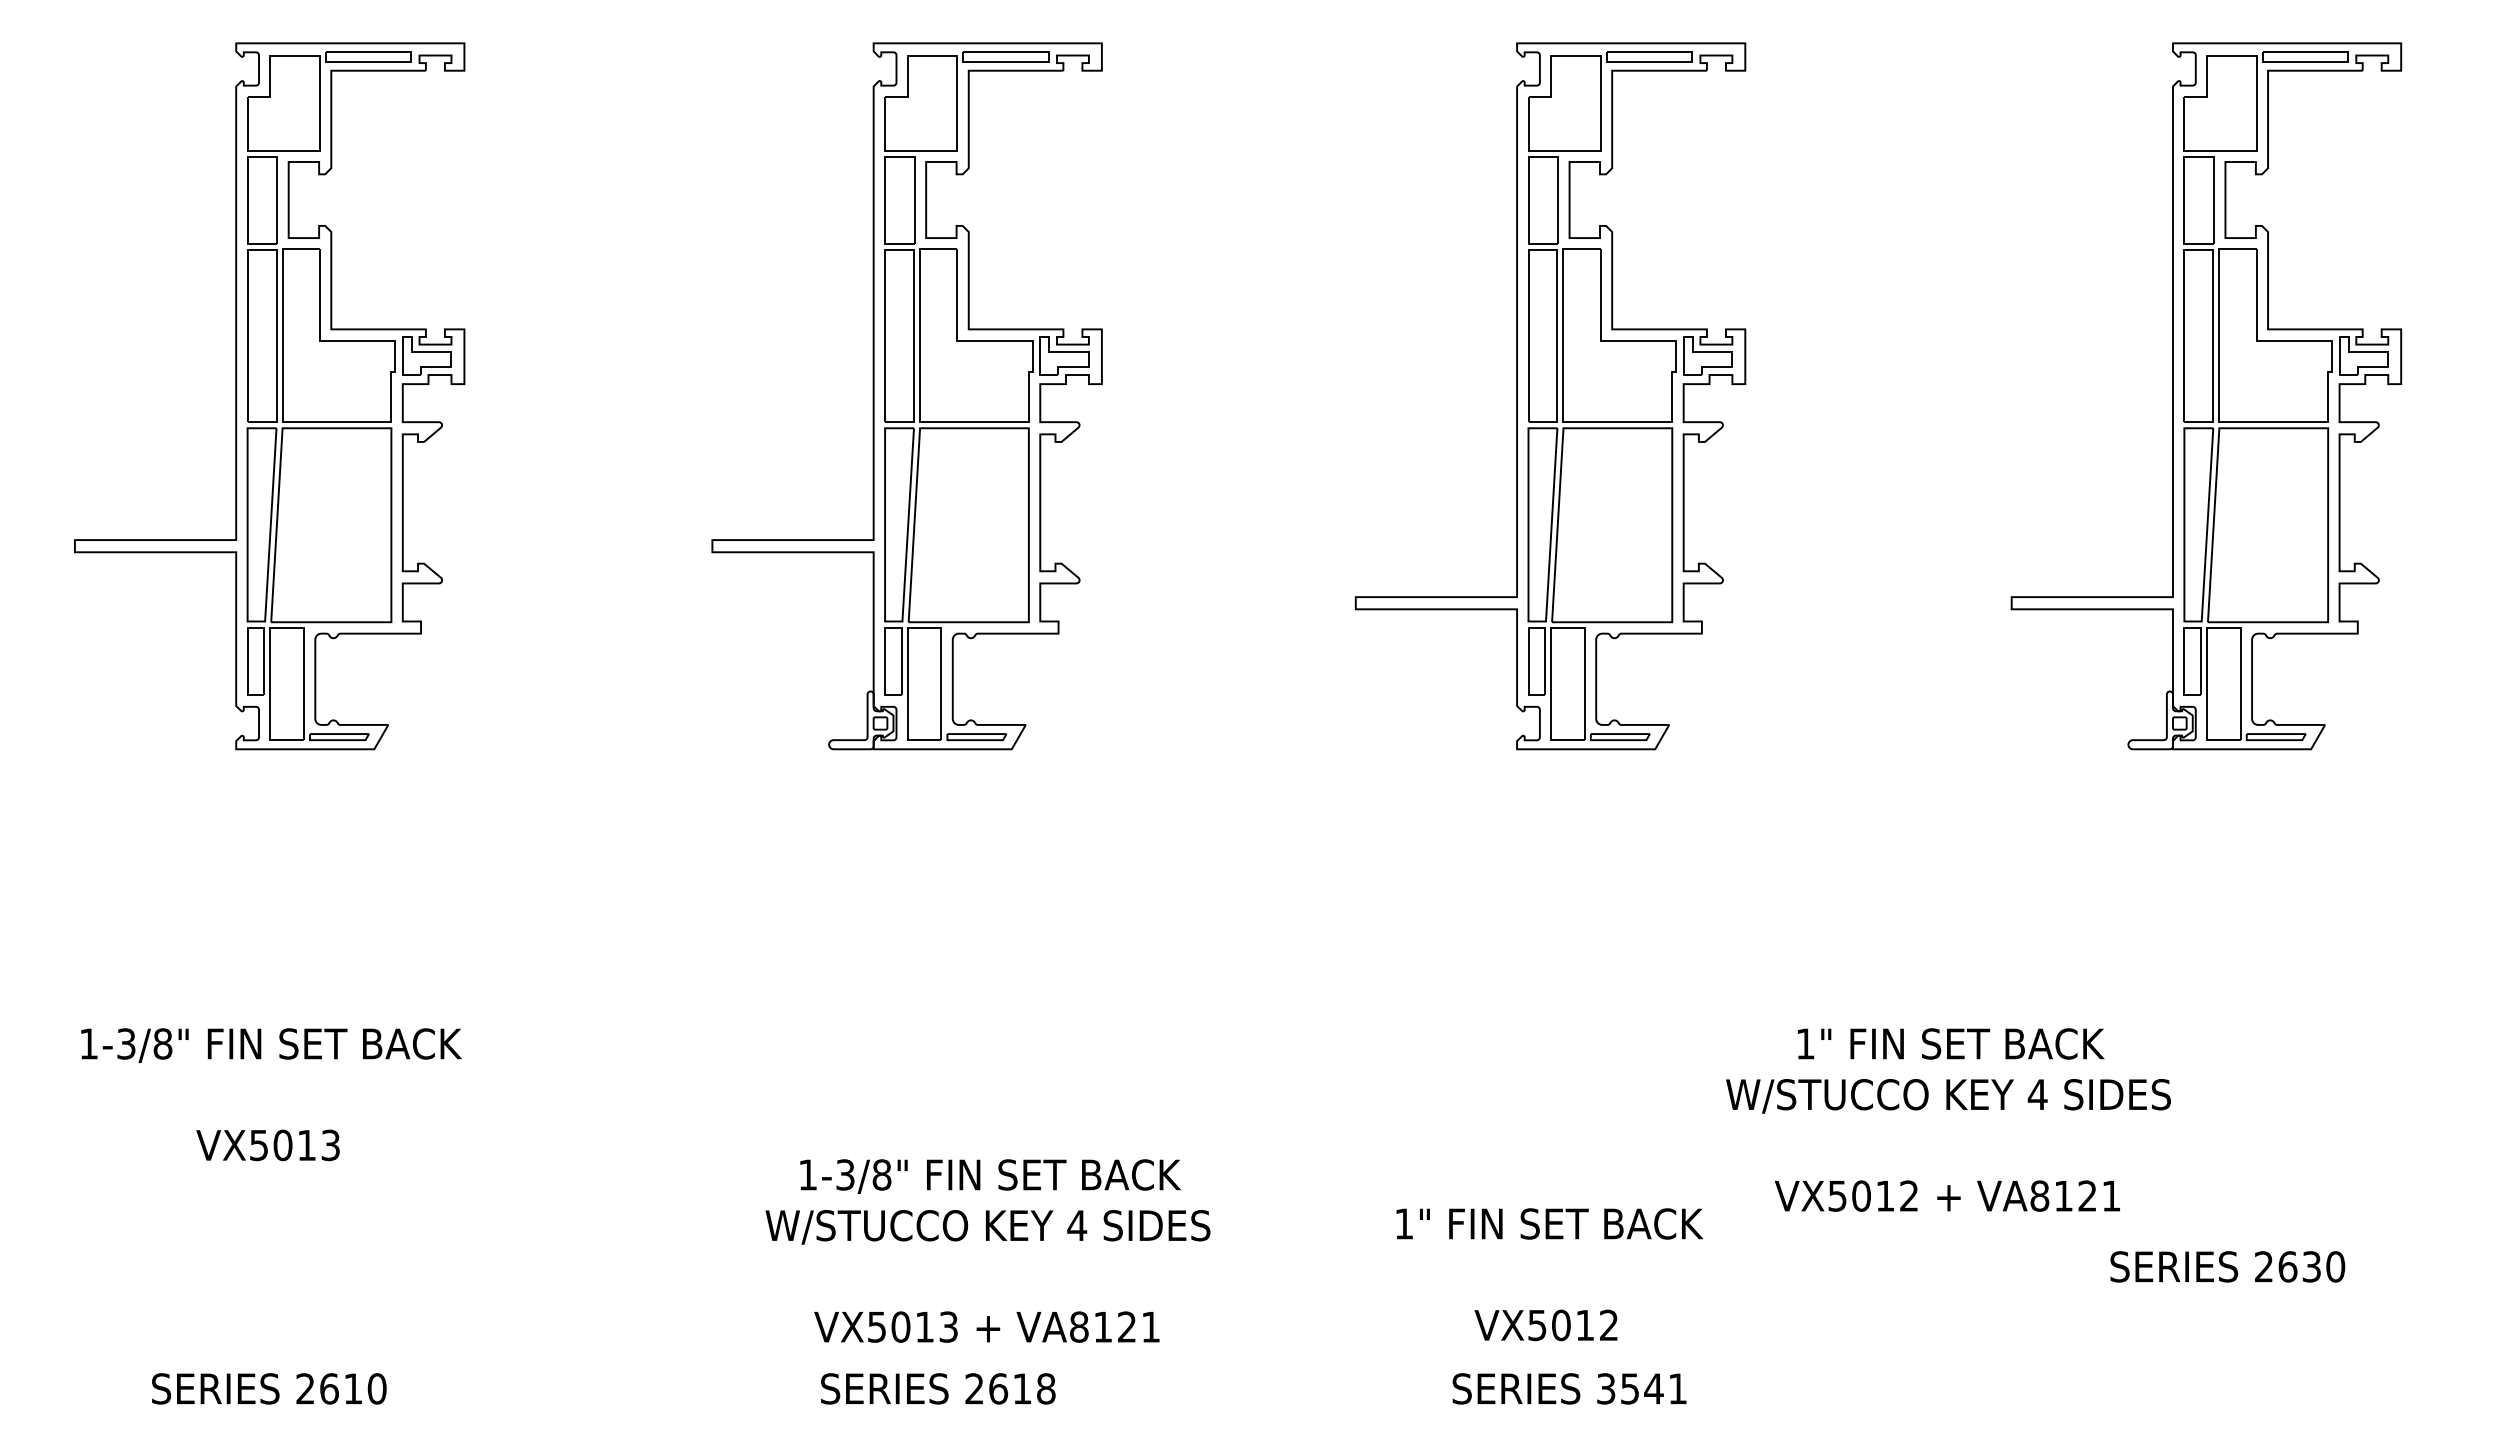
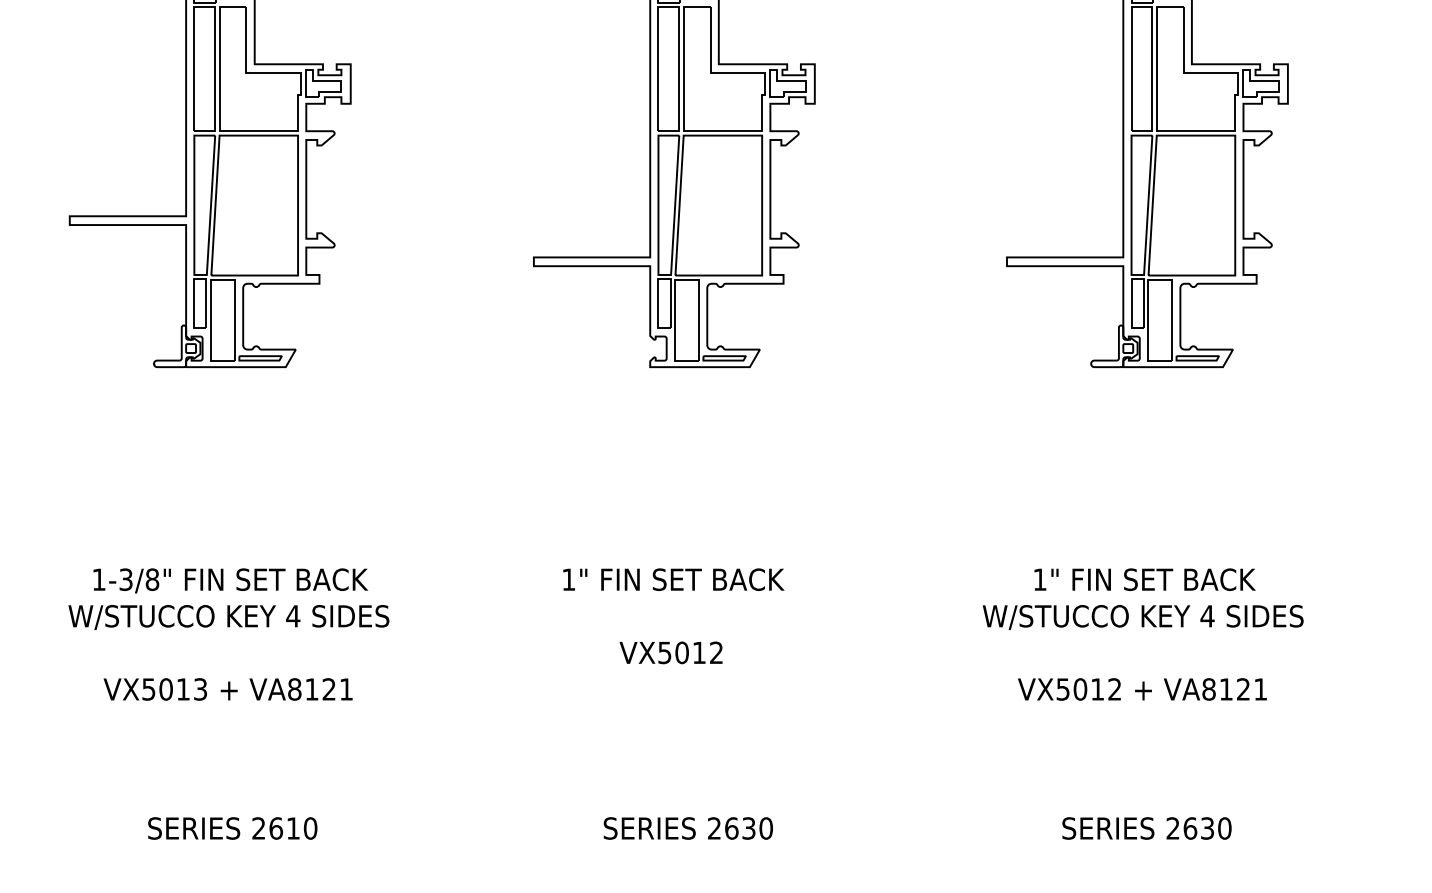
text: (1948, 1119) -> (1143, 634), moved
text: (987, 1250) -> (228, 634), moved
text: (2227, 1266) -> (1146, 828), moved
text: (1549, 1274) -> (673, 616), moved
text: (1045, 1388) -> (310, 828), 2618 -> 2610
text: (1642, 1388) -> (740, 828), 3541 -> 2630

